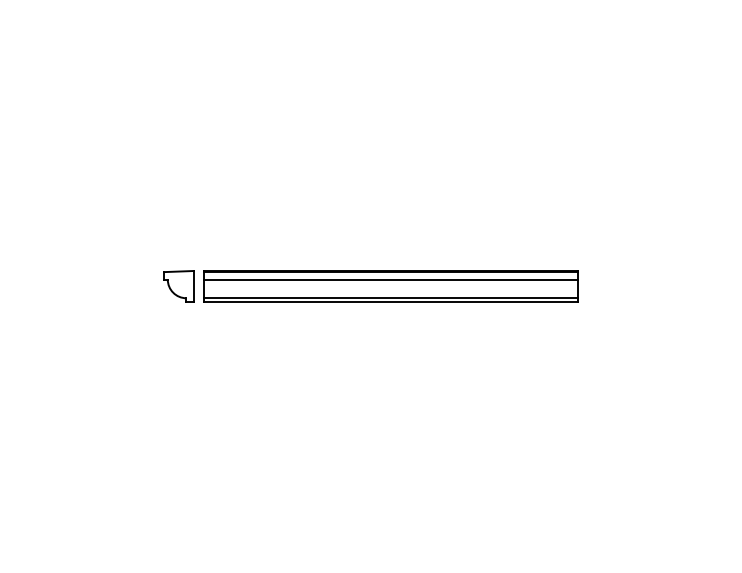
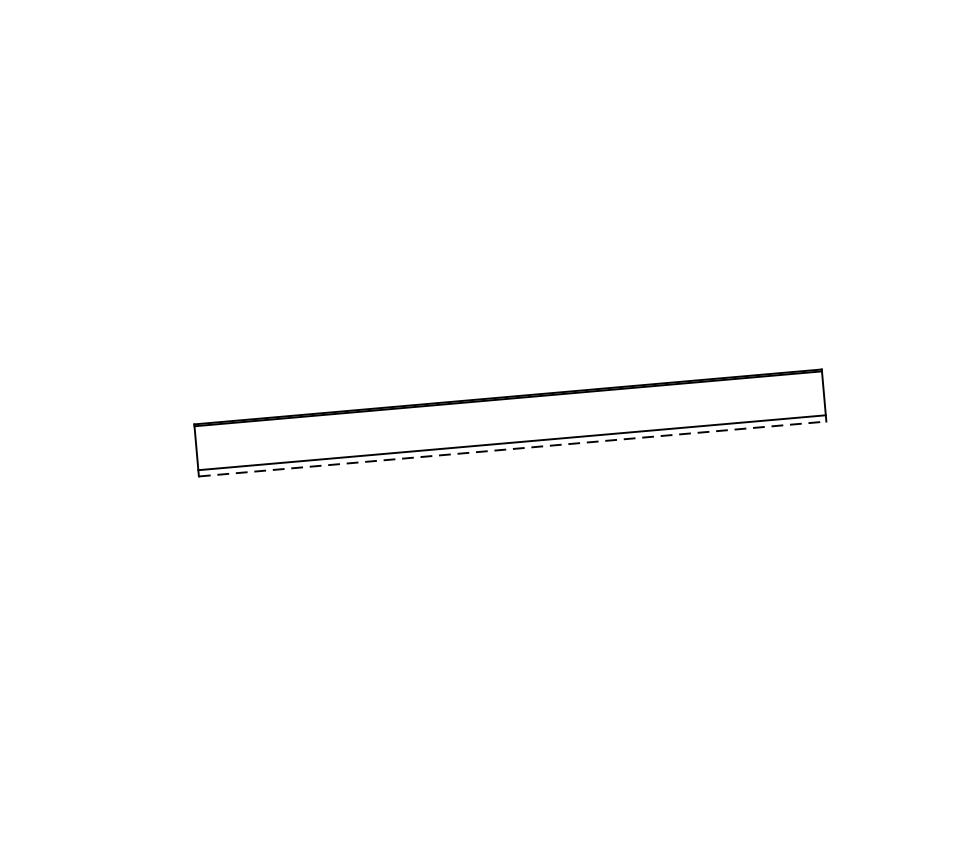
line: (390, 279) -> (508, 411), removed
part: (178, 286) -> (153, 454), removed
line: (391, 302) -> (513, 449), solid -> dashed

